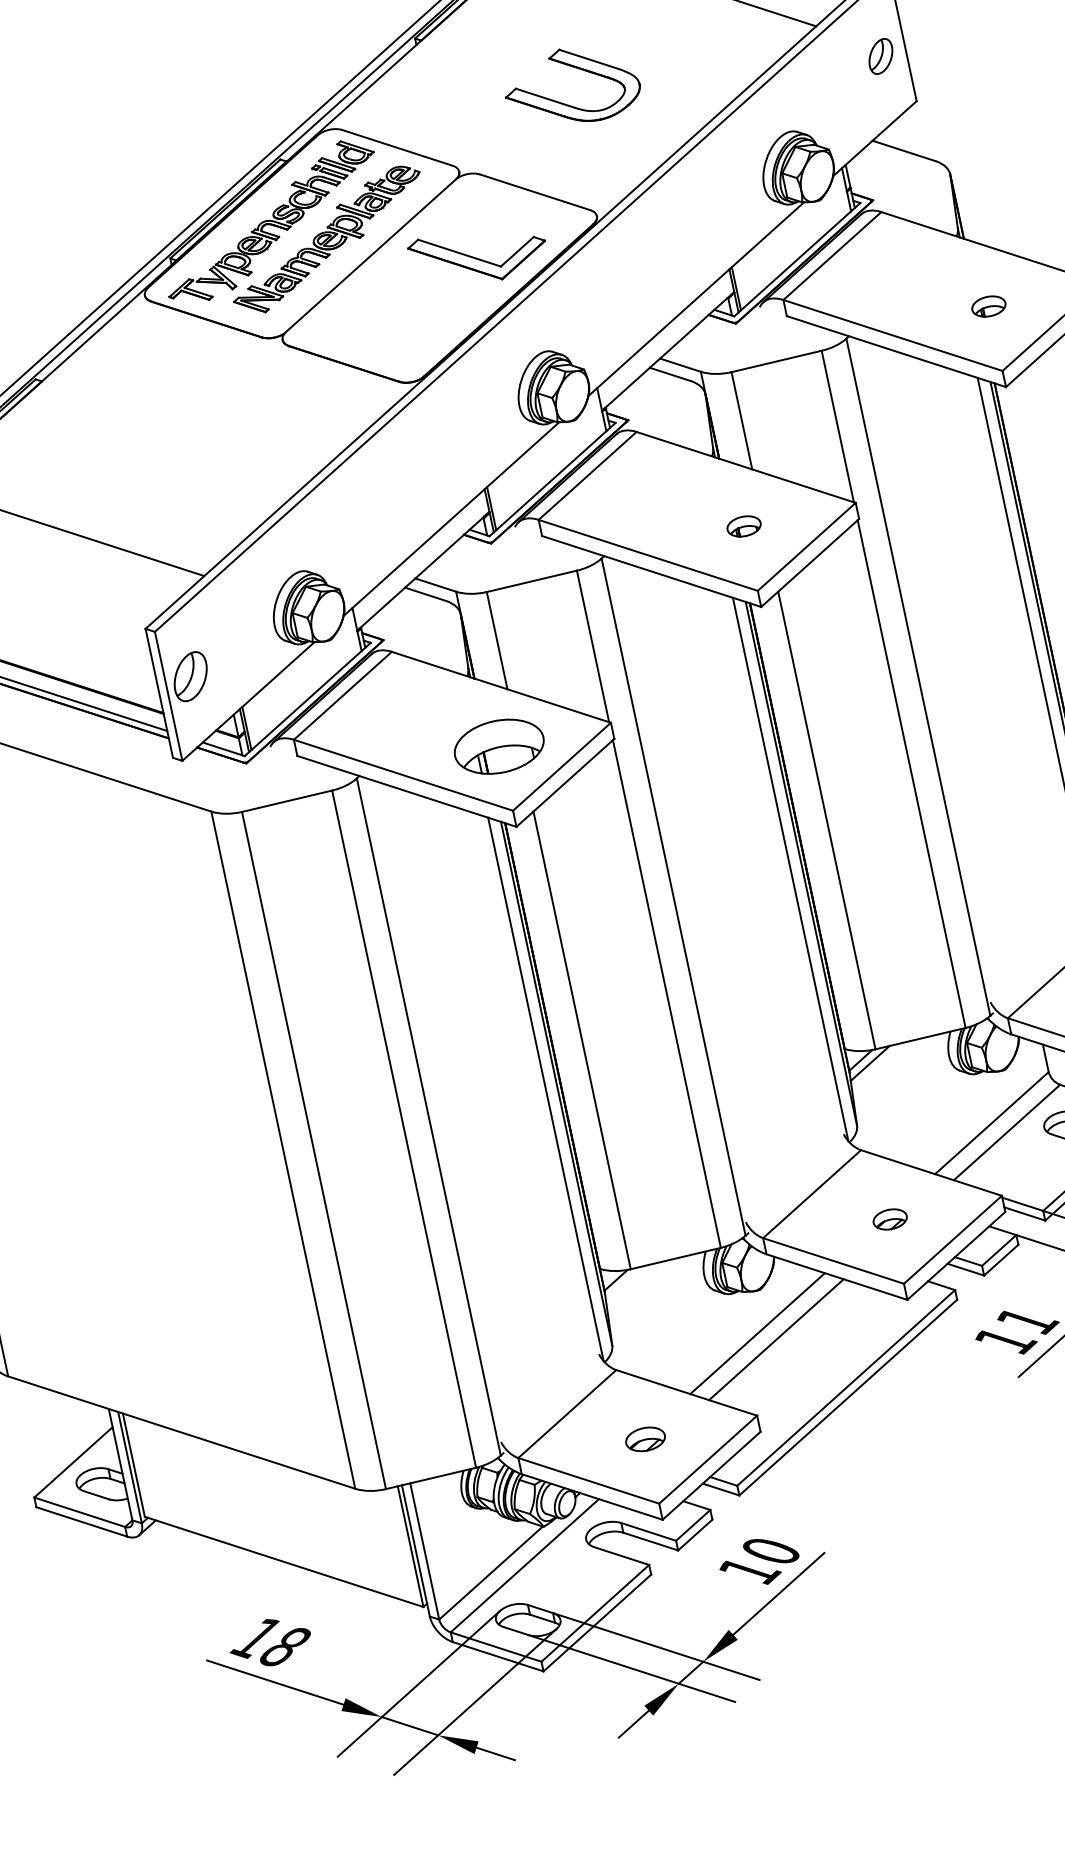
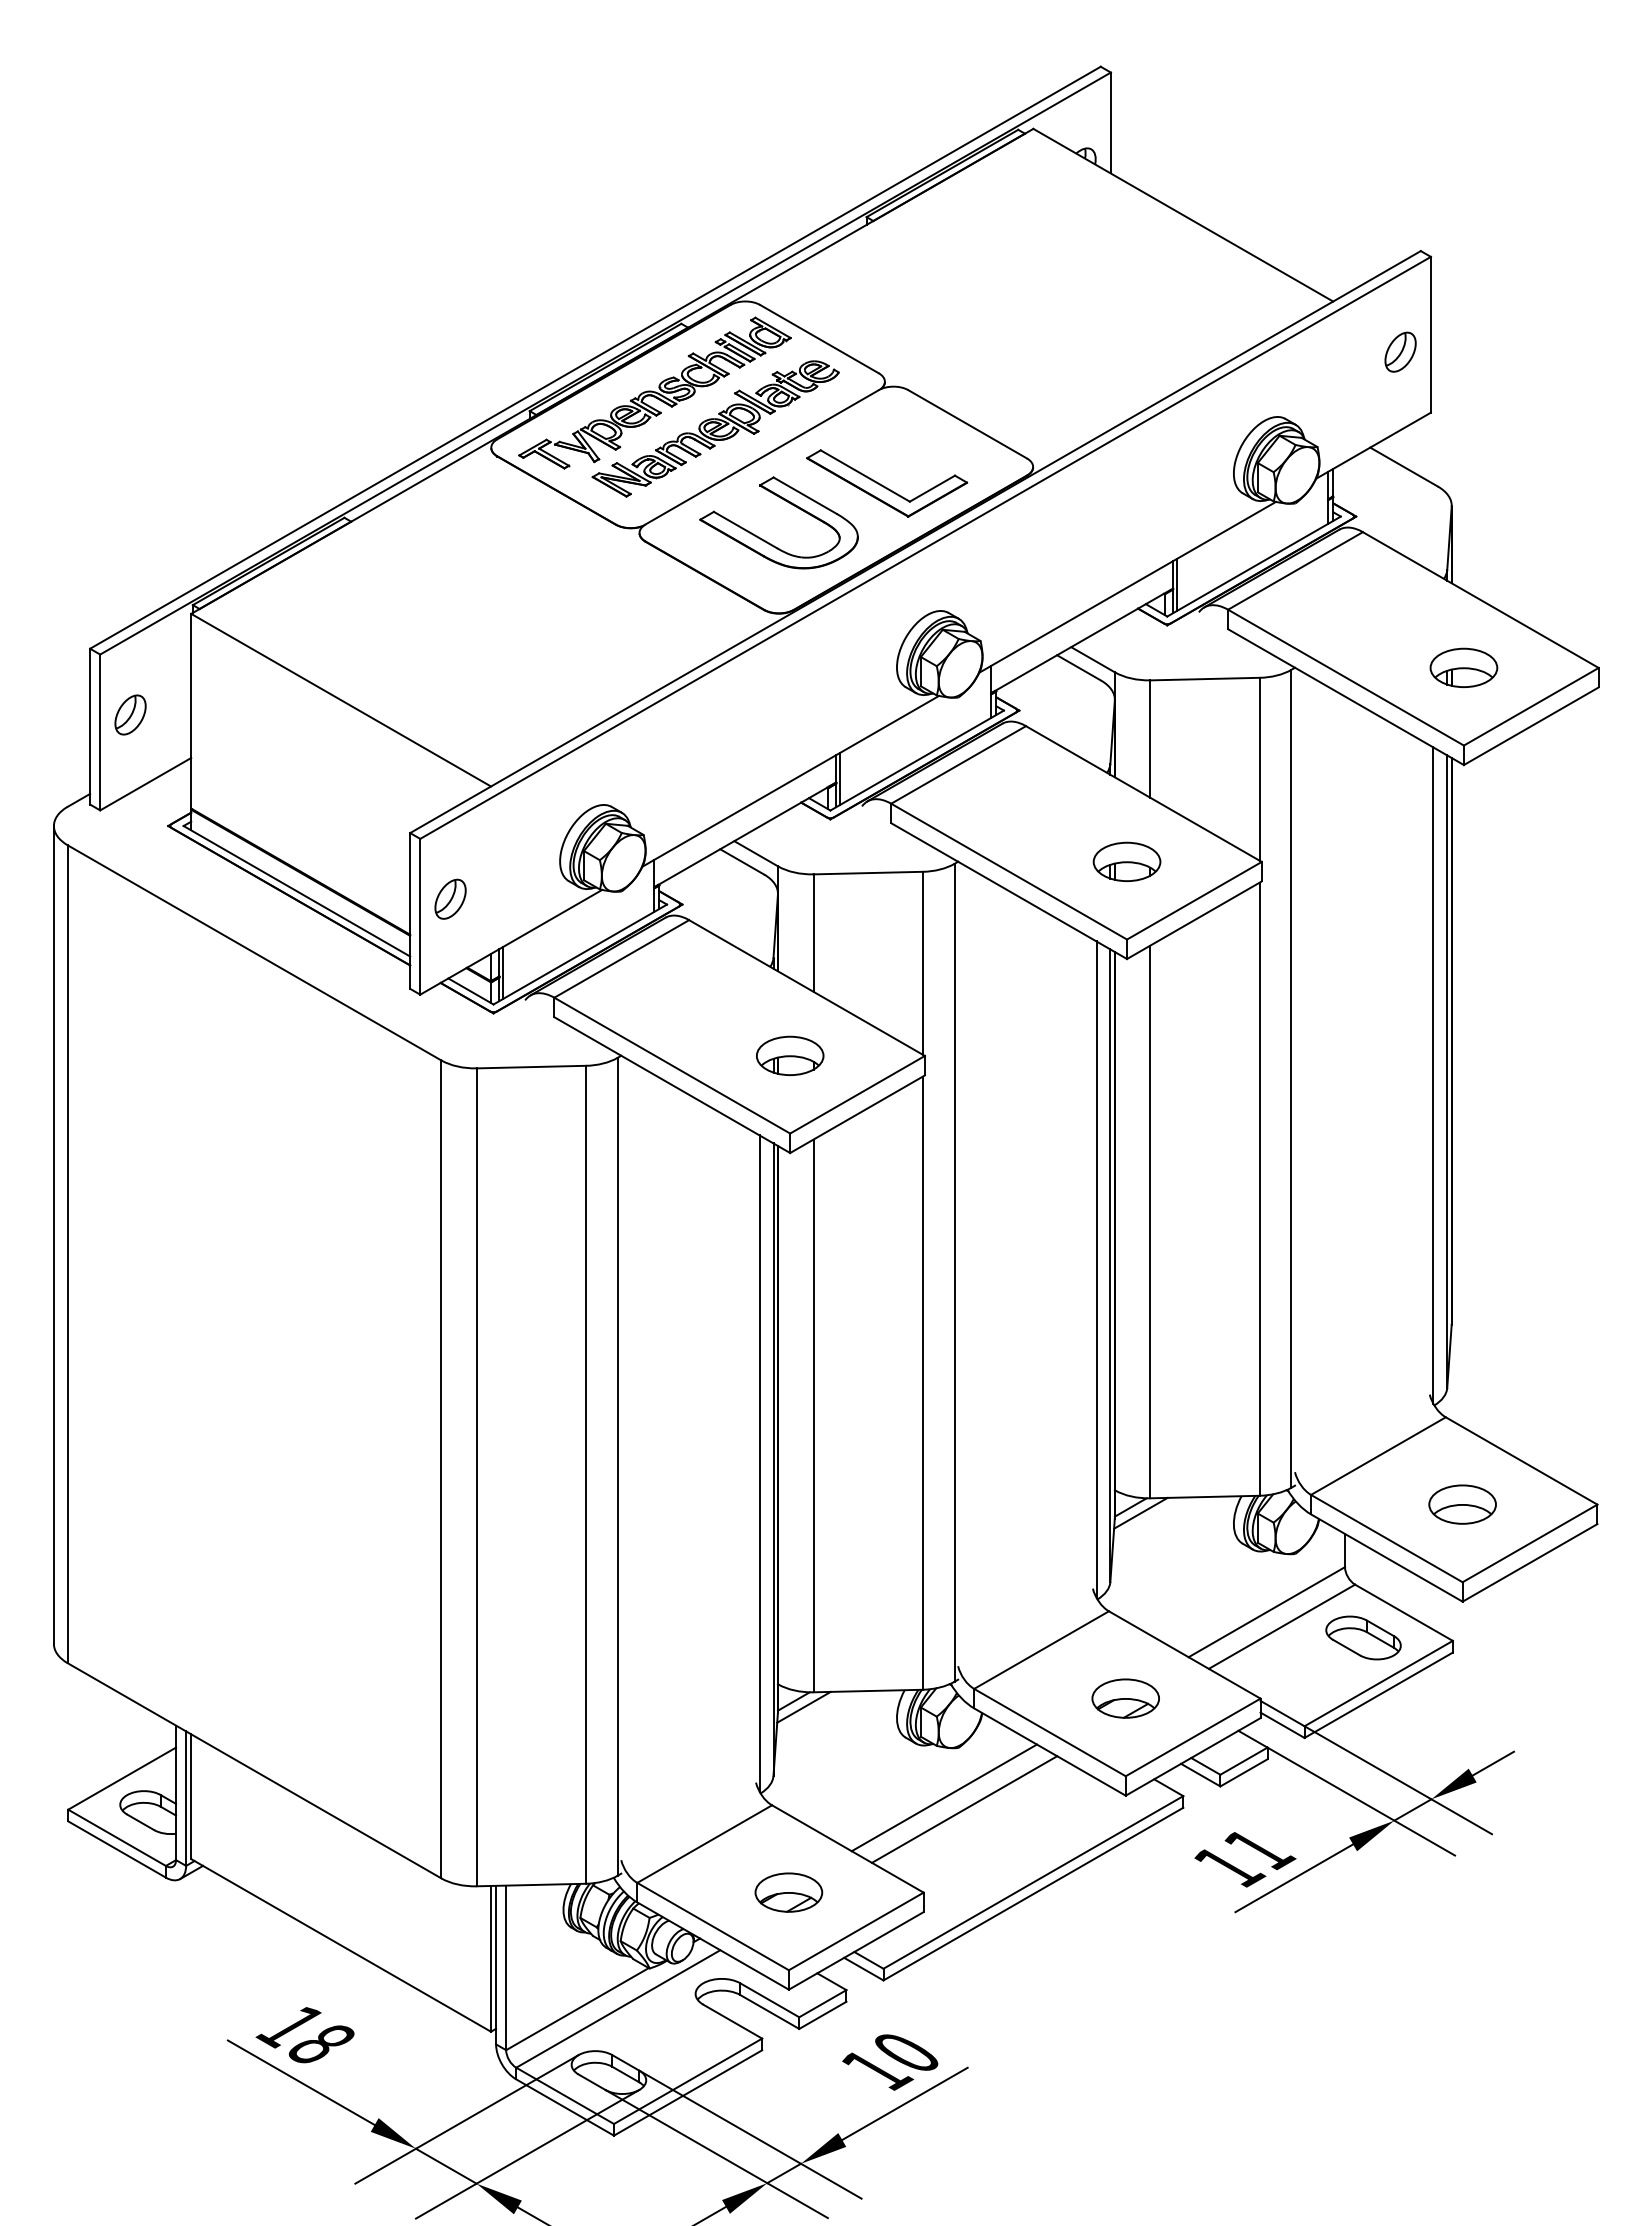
part: (578, 69) -> (790, 504), moved
part: (988, 306) -> (1463, 667), size x1.67
part: (743, 526) -> (1126, 861), size x1.67
part: (190, 675) -> (450, 898), size x0.71
part: (499, 746) -> (790, 1055), size x0.62
part: (890, 1219) -> (1125, 1698), size x1.67
line: (624, 1282) -> (803, 1706), added
part: (645, 1439) -> (788, 1892), size x1.43

